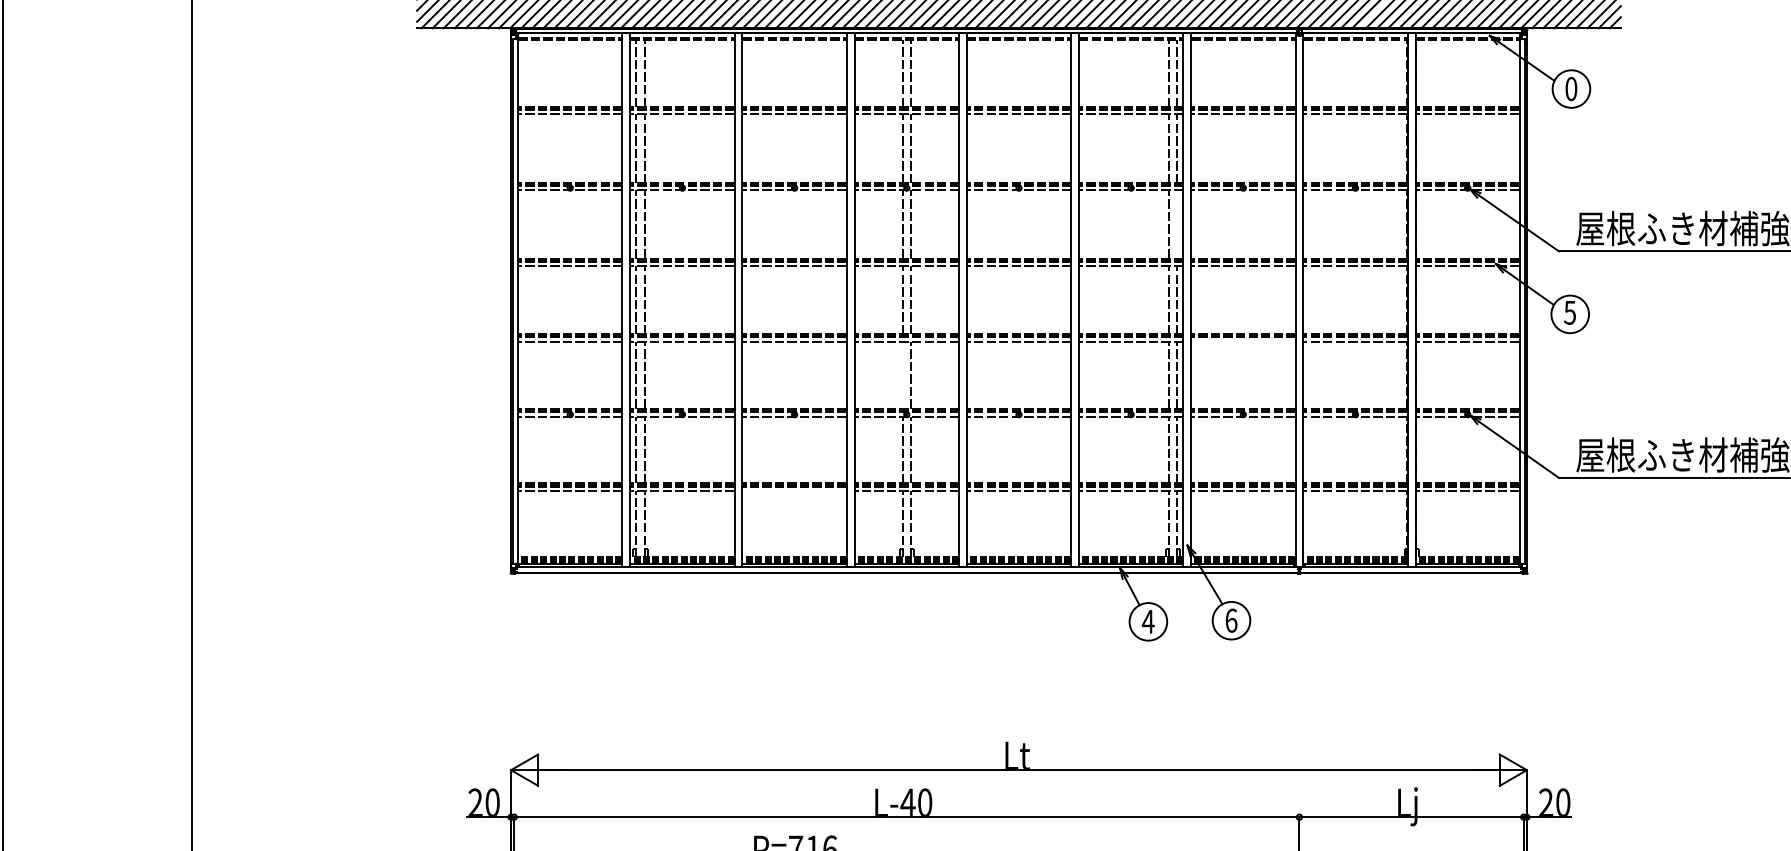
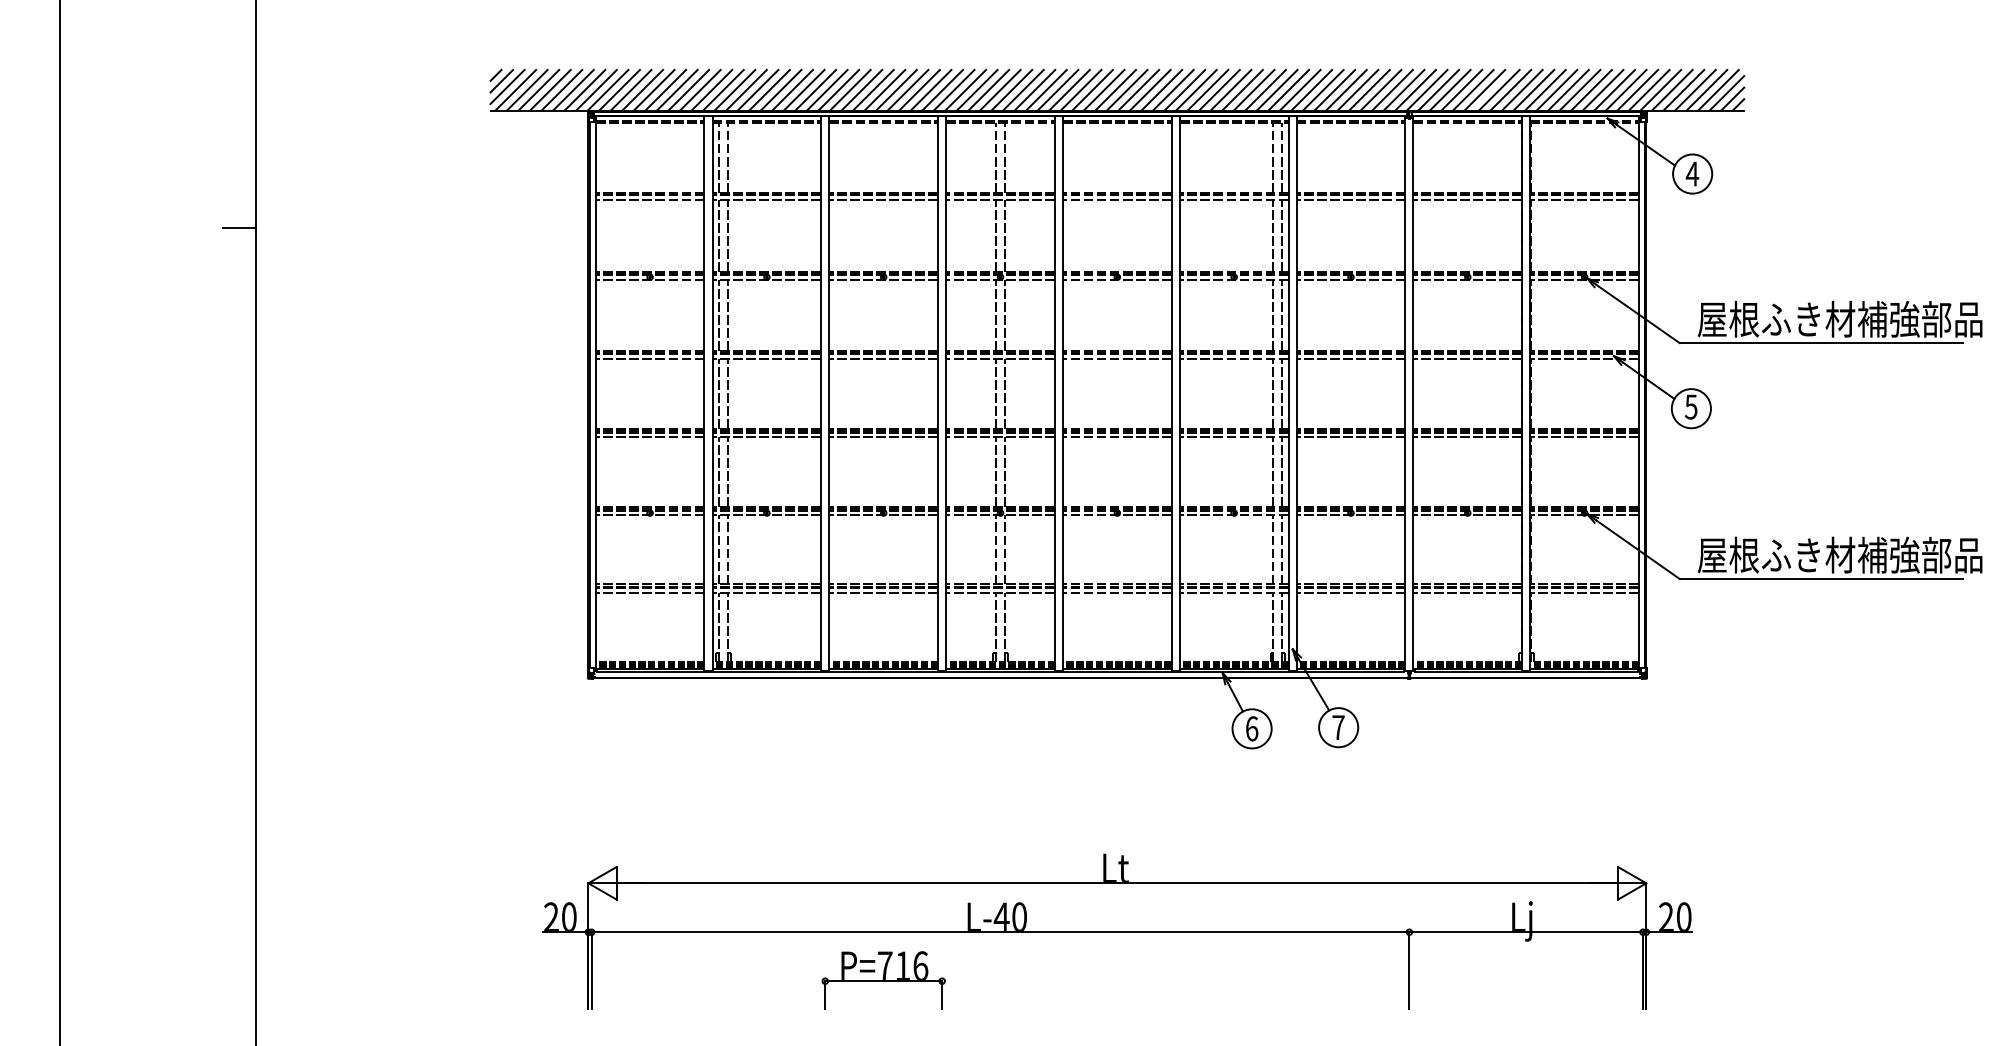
text: (1571, 88) -> (1692, 173), 0 -> 4
line: (175, 140) -> (239, 227), added
line: (1177, 223) -> (1282, 314), added
line: (1242, 342) -> (1350, 437), added
line: (902, 375) -> (996, 472), added
line: (794, 490) -> (883, 592), added
text: (1231, 620) -> (1338, 727), 6 -> 7
text: (1147, 621) -> (1251, 728), 4 -> 6

